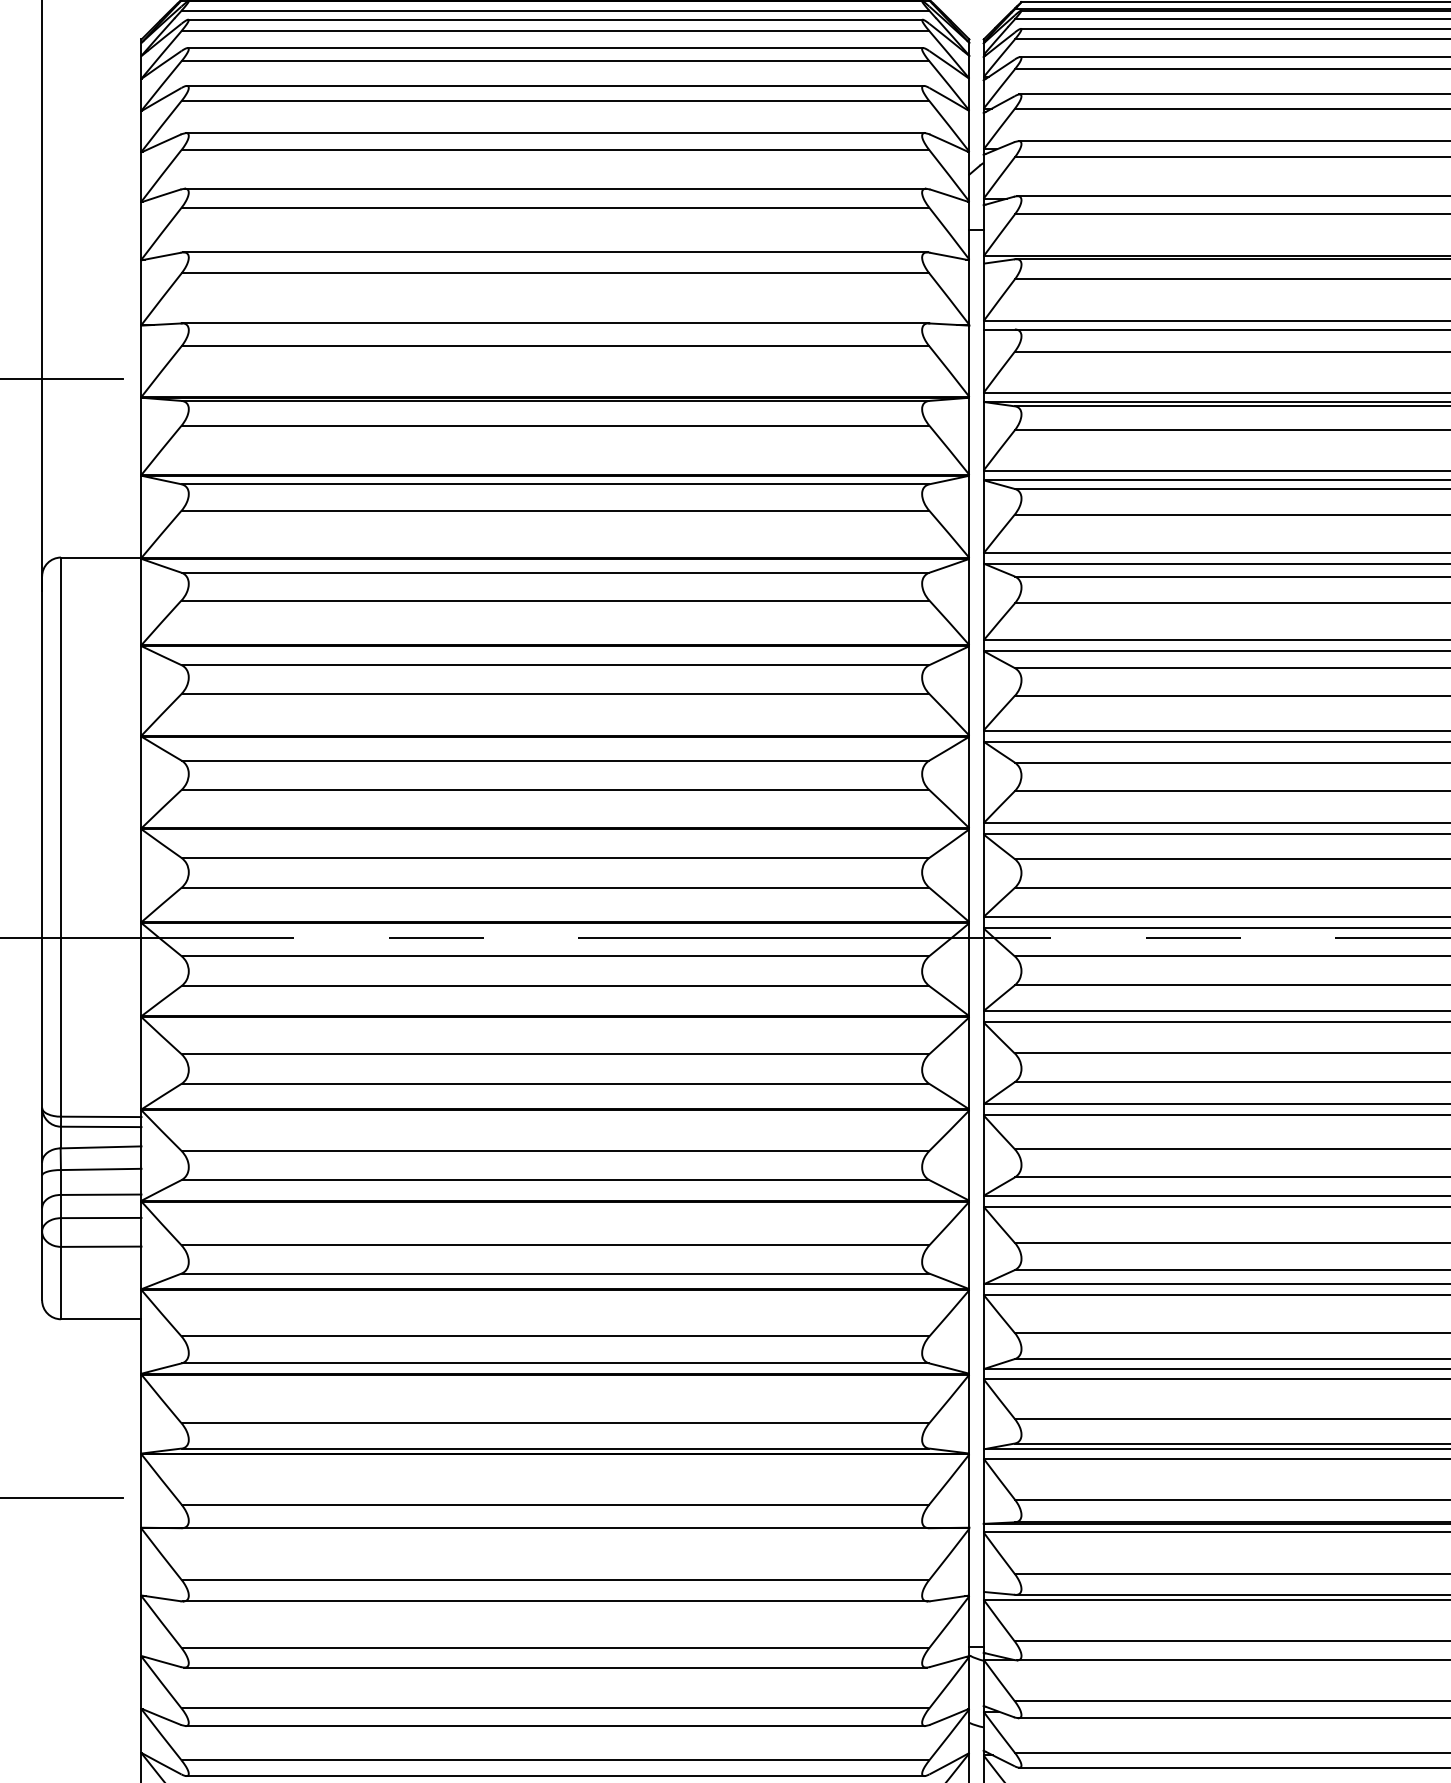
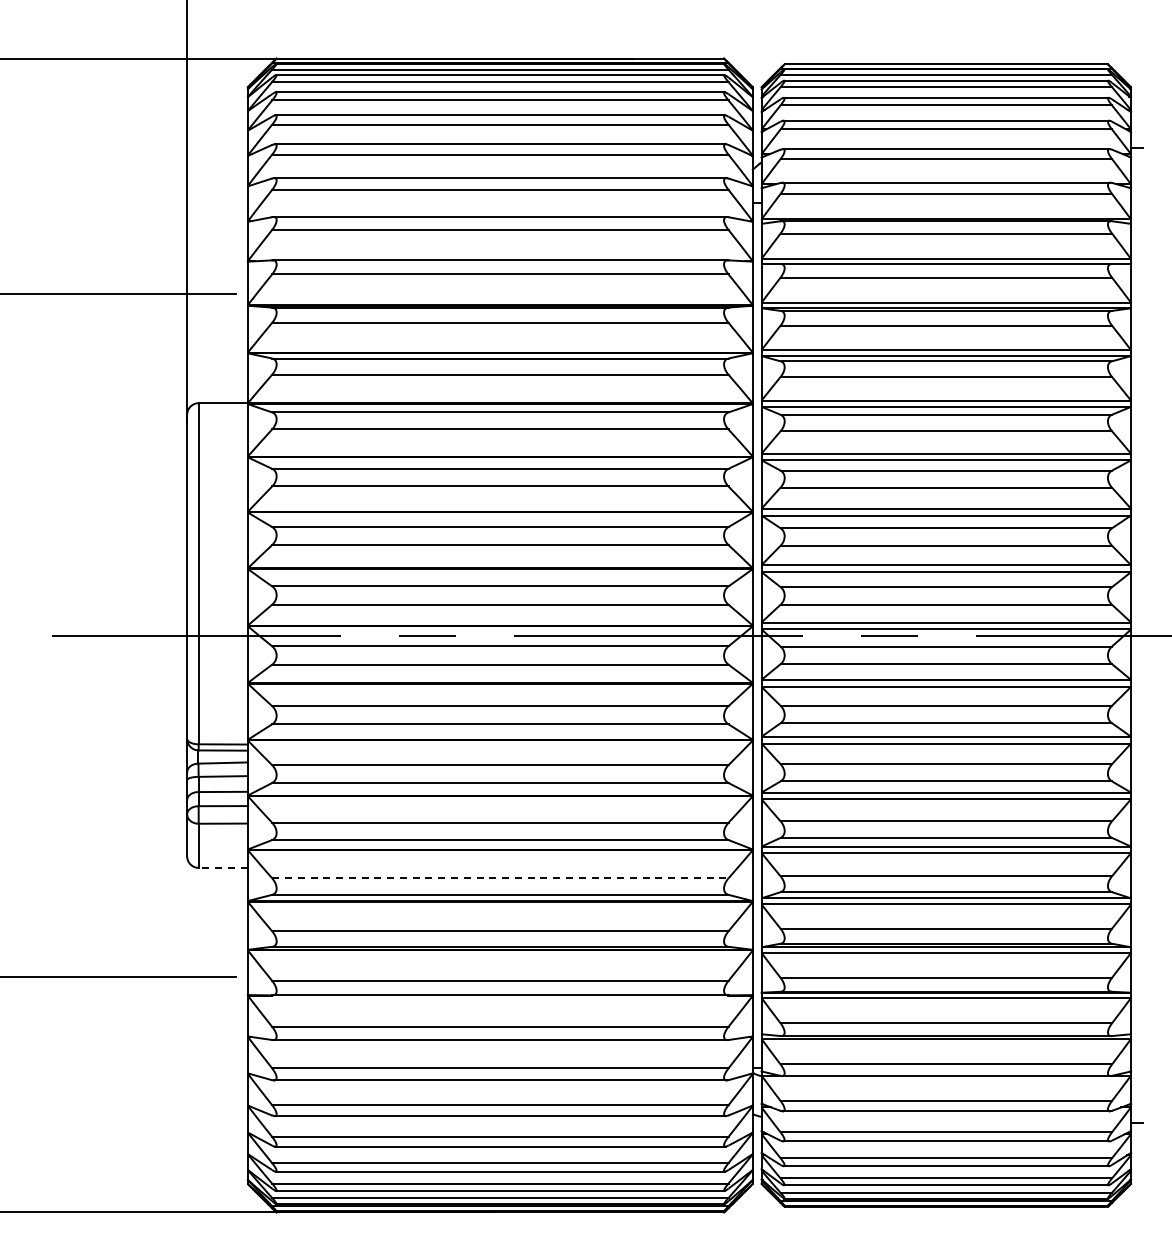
line: (101, 1318) -> (223, 867), solid -> dashed
line: (555, 1336) -> (500, 878), solid -> dashed

